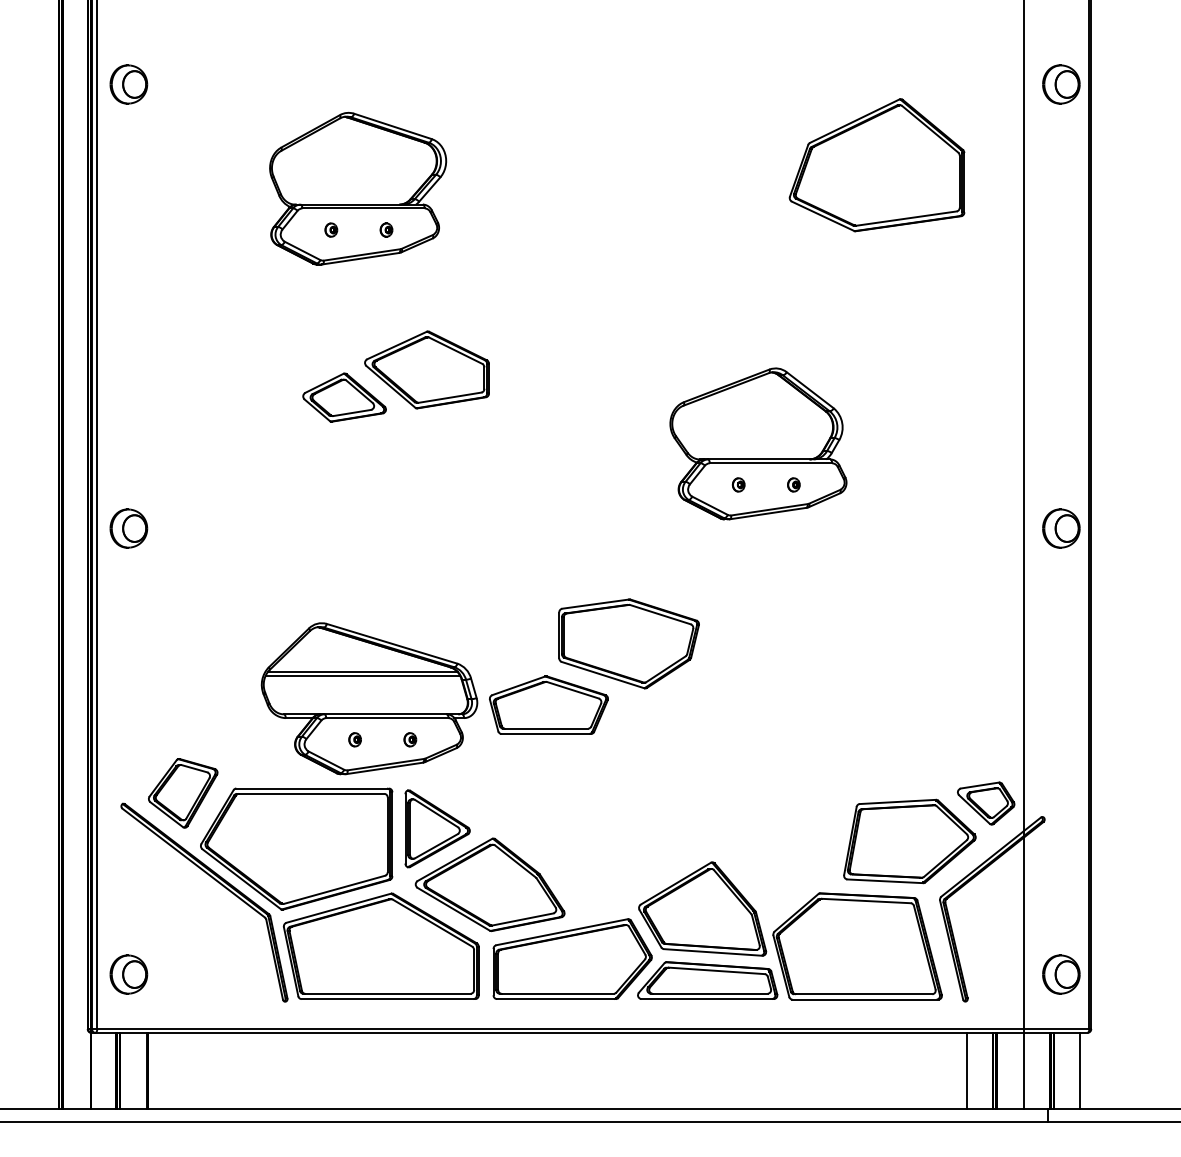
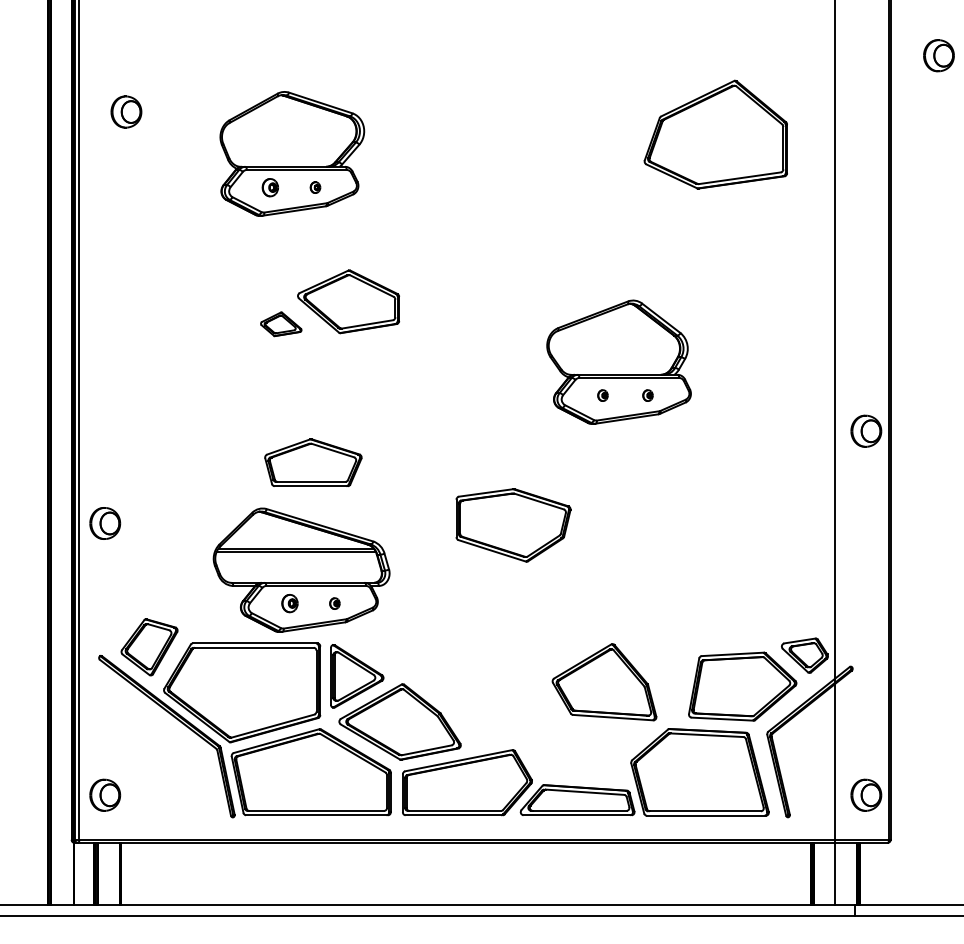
part: (128, 84) -> (126, 112), moved
part: (1061, 84) -> (939, 55), moved
part: (331, 229) -> (270, 187), size x1.6
part: (344, 397) -> (281, 324), size x0.6
part: (128, 528) -> (104, 523), moved
part: (548, 704) -> (313, 462), moved
part: (354, 739) -> (289, 603), size x1.6
part: (702, 908) -> (604, 681), moved
line: (966, 1070) -> (788, 873), removed
line: (1080, 1070) -> (881, 873), removed

